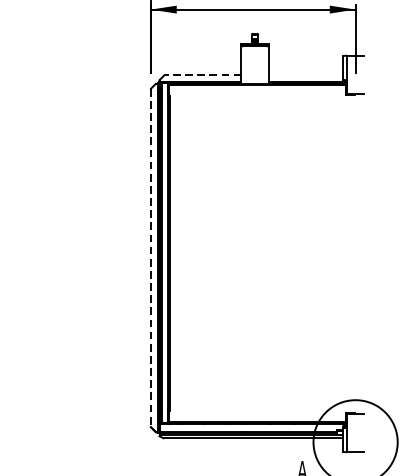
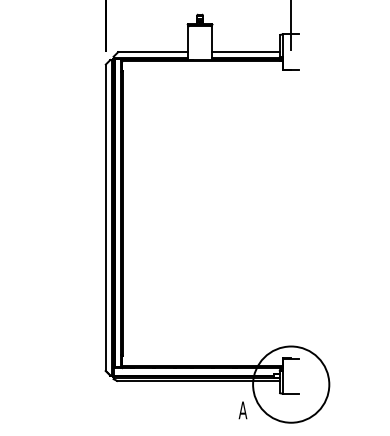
line: (203, 75) -> (153, 52), dashed -> solid
line: (305, 75) -> (245, 52), added
line: (150, 258) -> (105, 218), dashed -> solid

